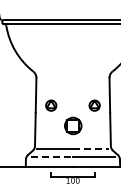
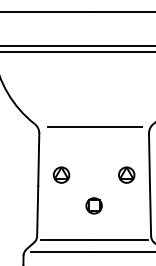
line: (73, 73) -> (94, 126), added
circle: (72, 126) -> (93, 206), size x0.62
line: (90, 148) -> (120, 239), dashed -> solid
line: (52, 157) -> (63, 252), dashed -> solid

